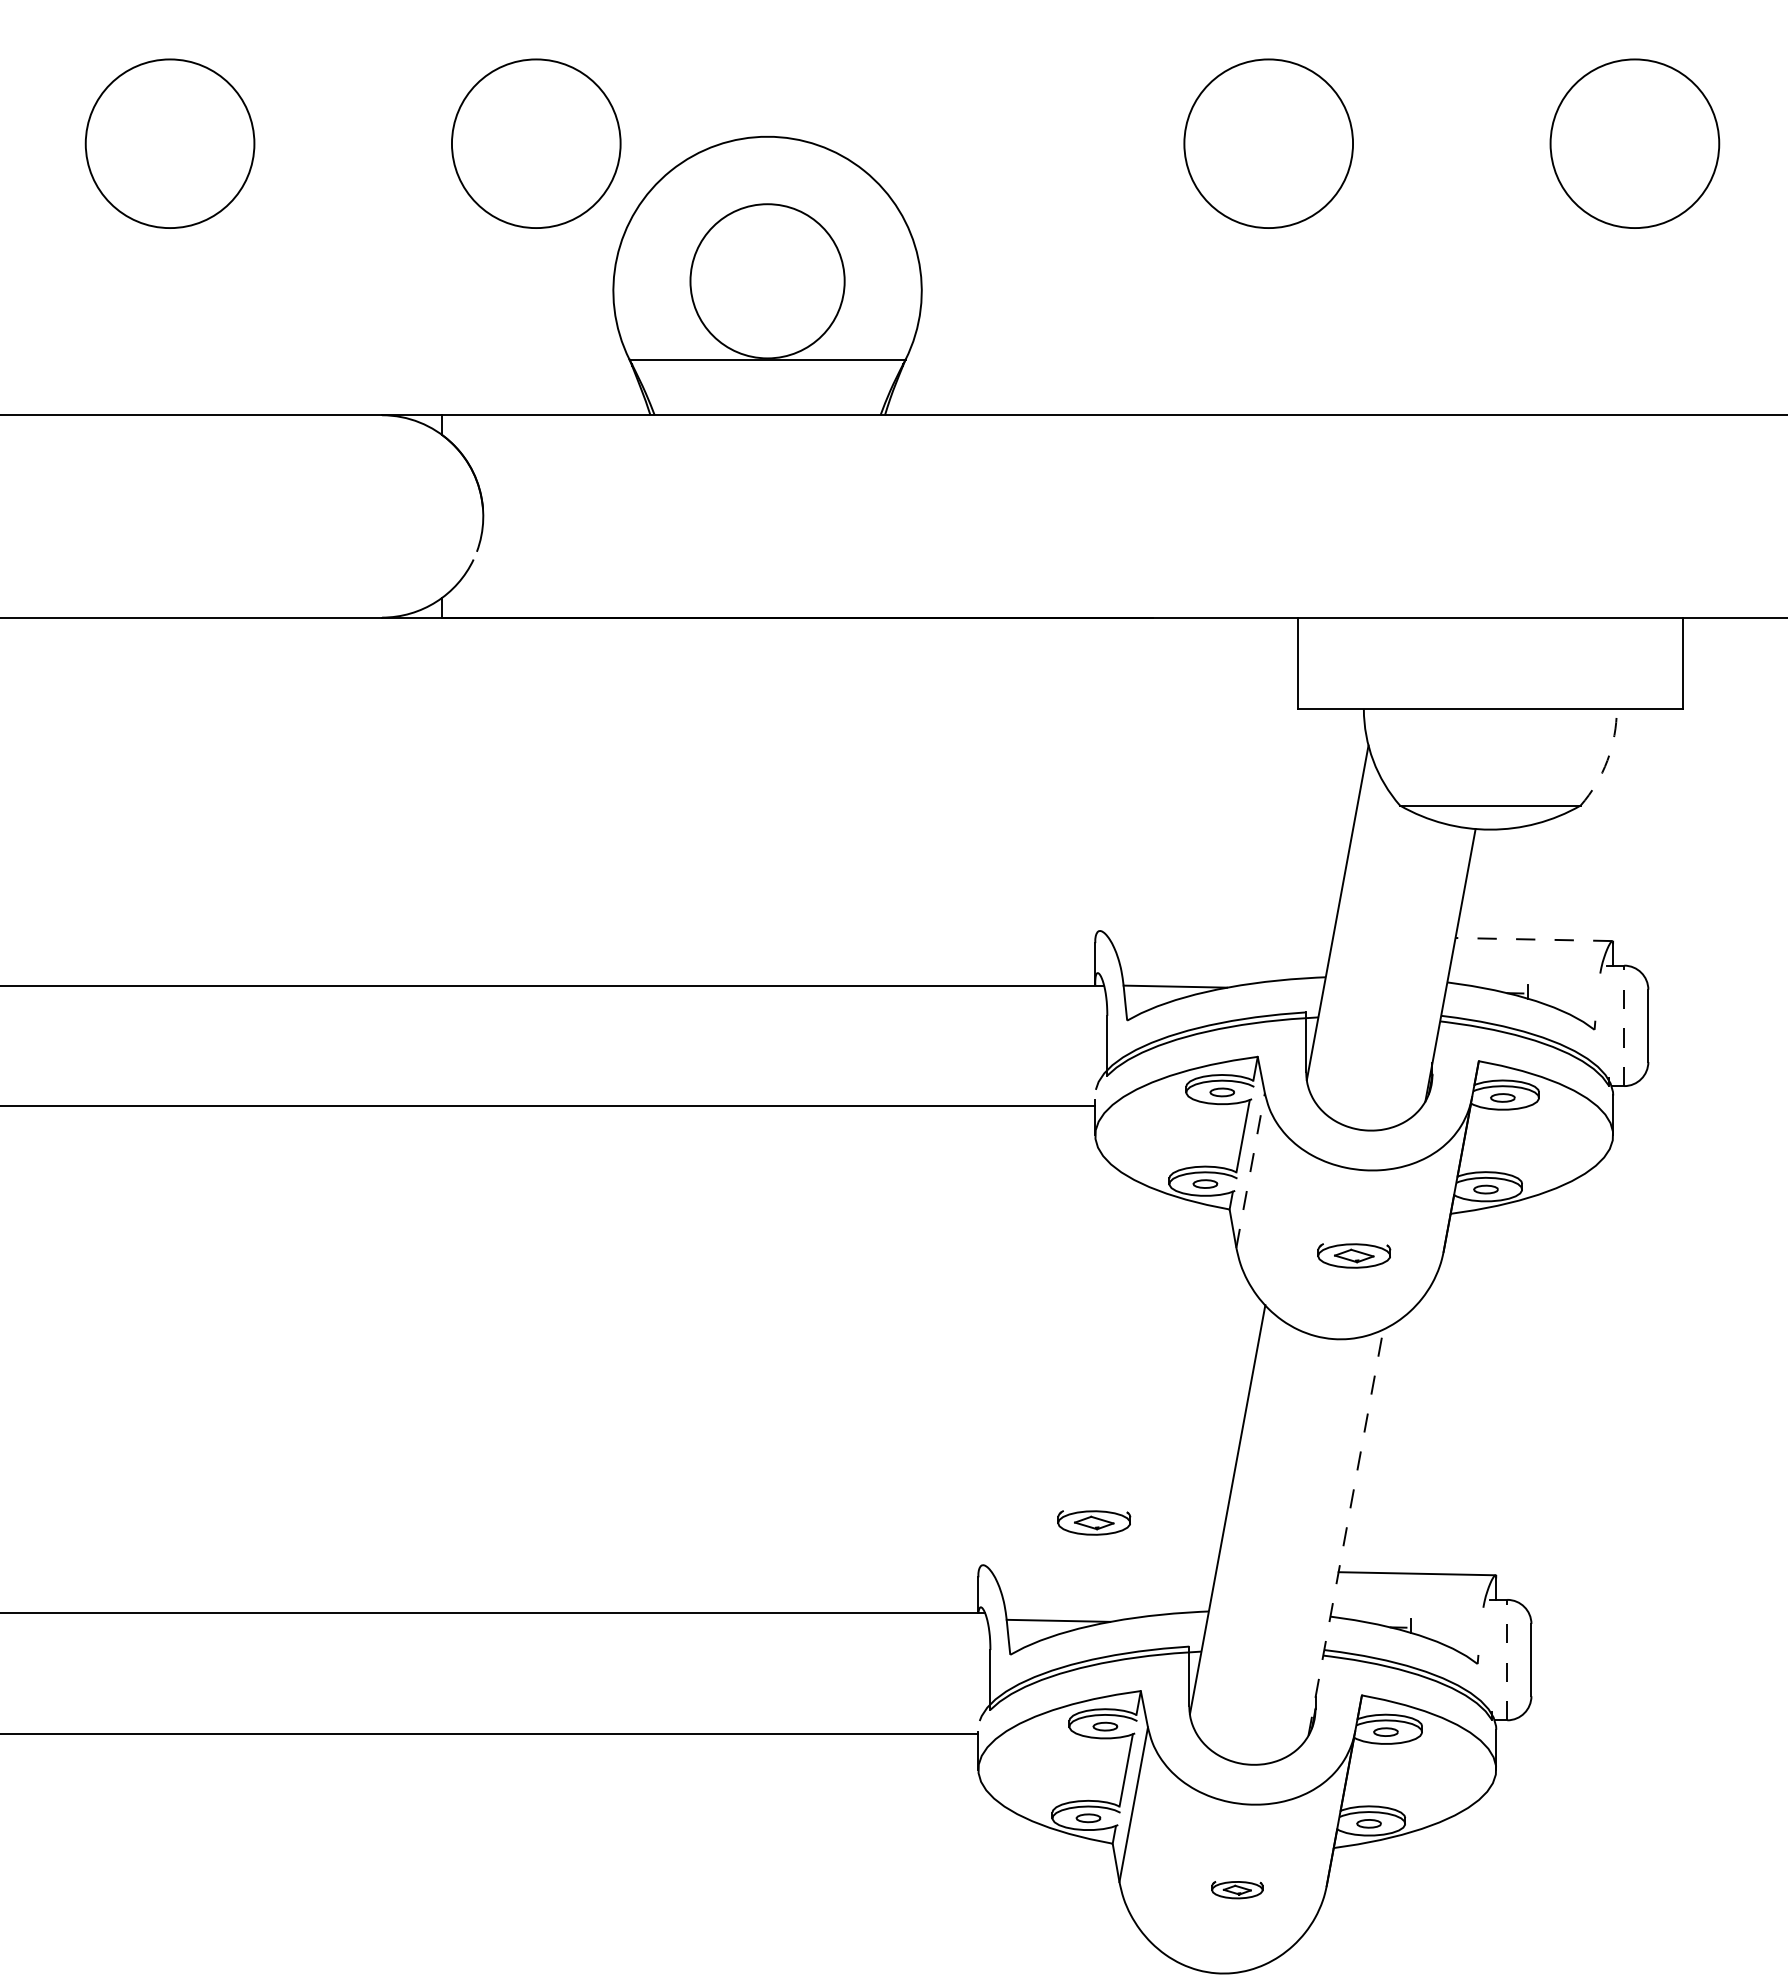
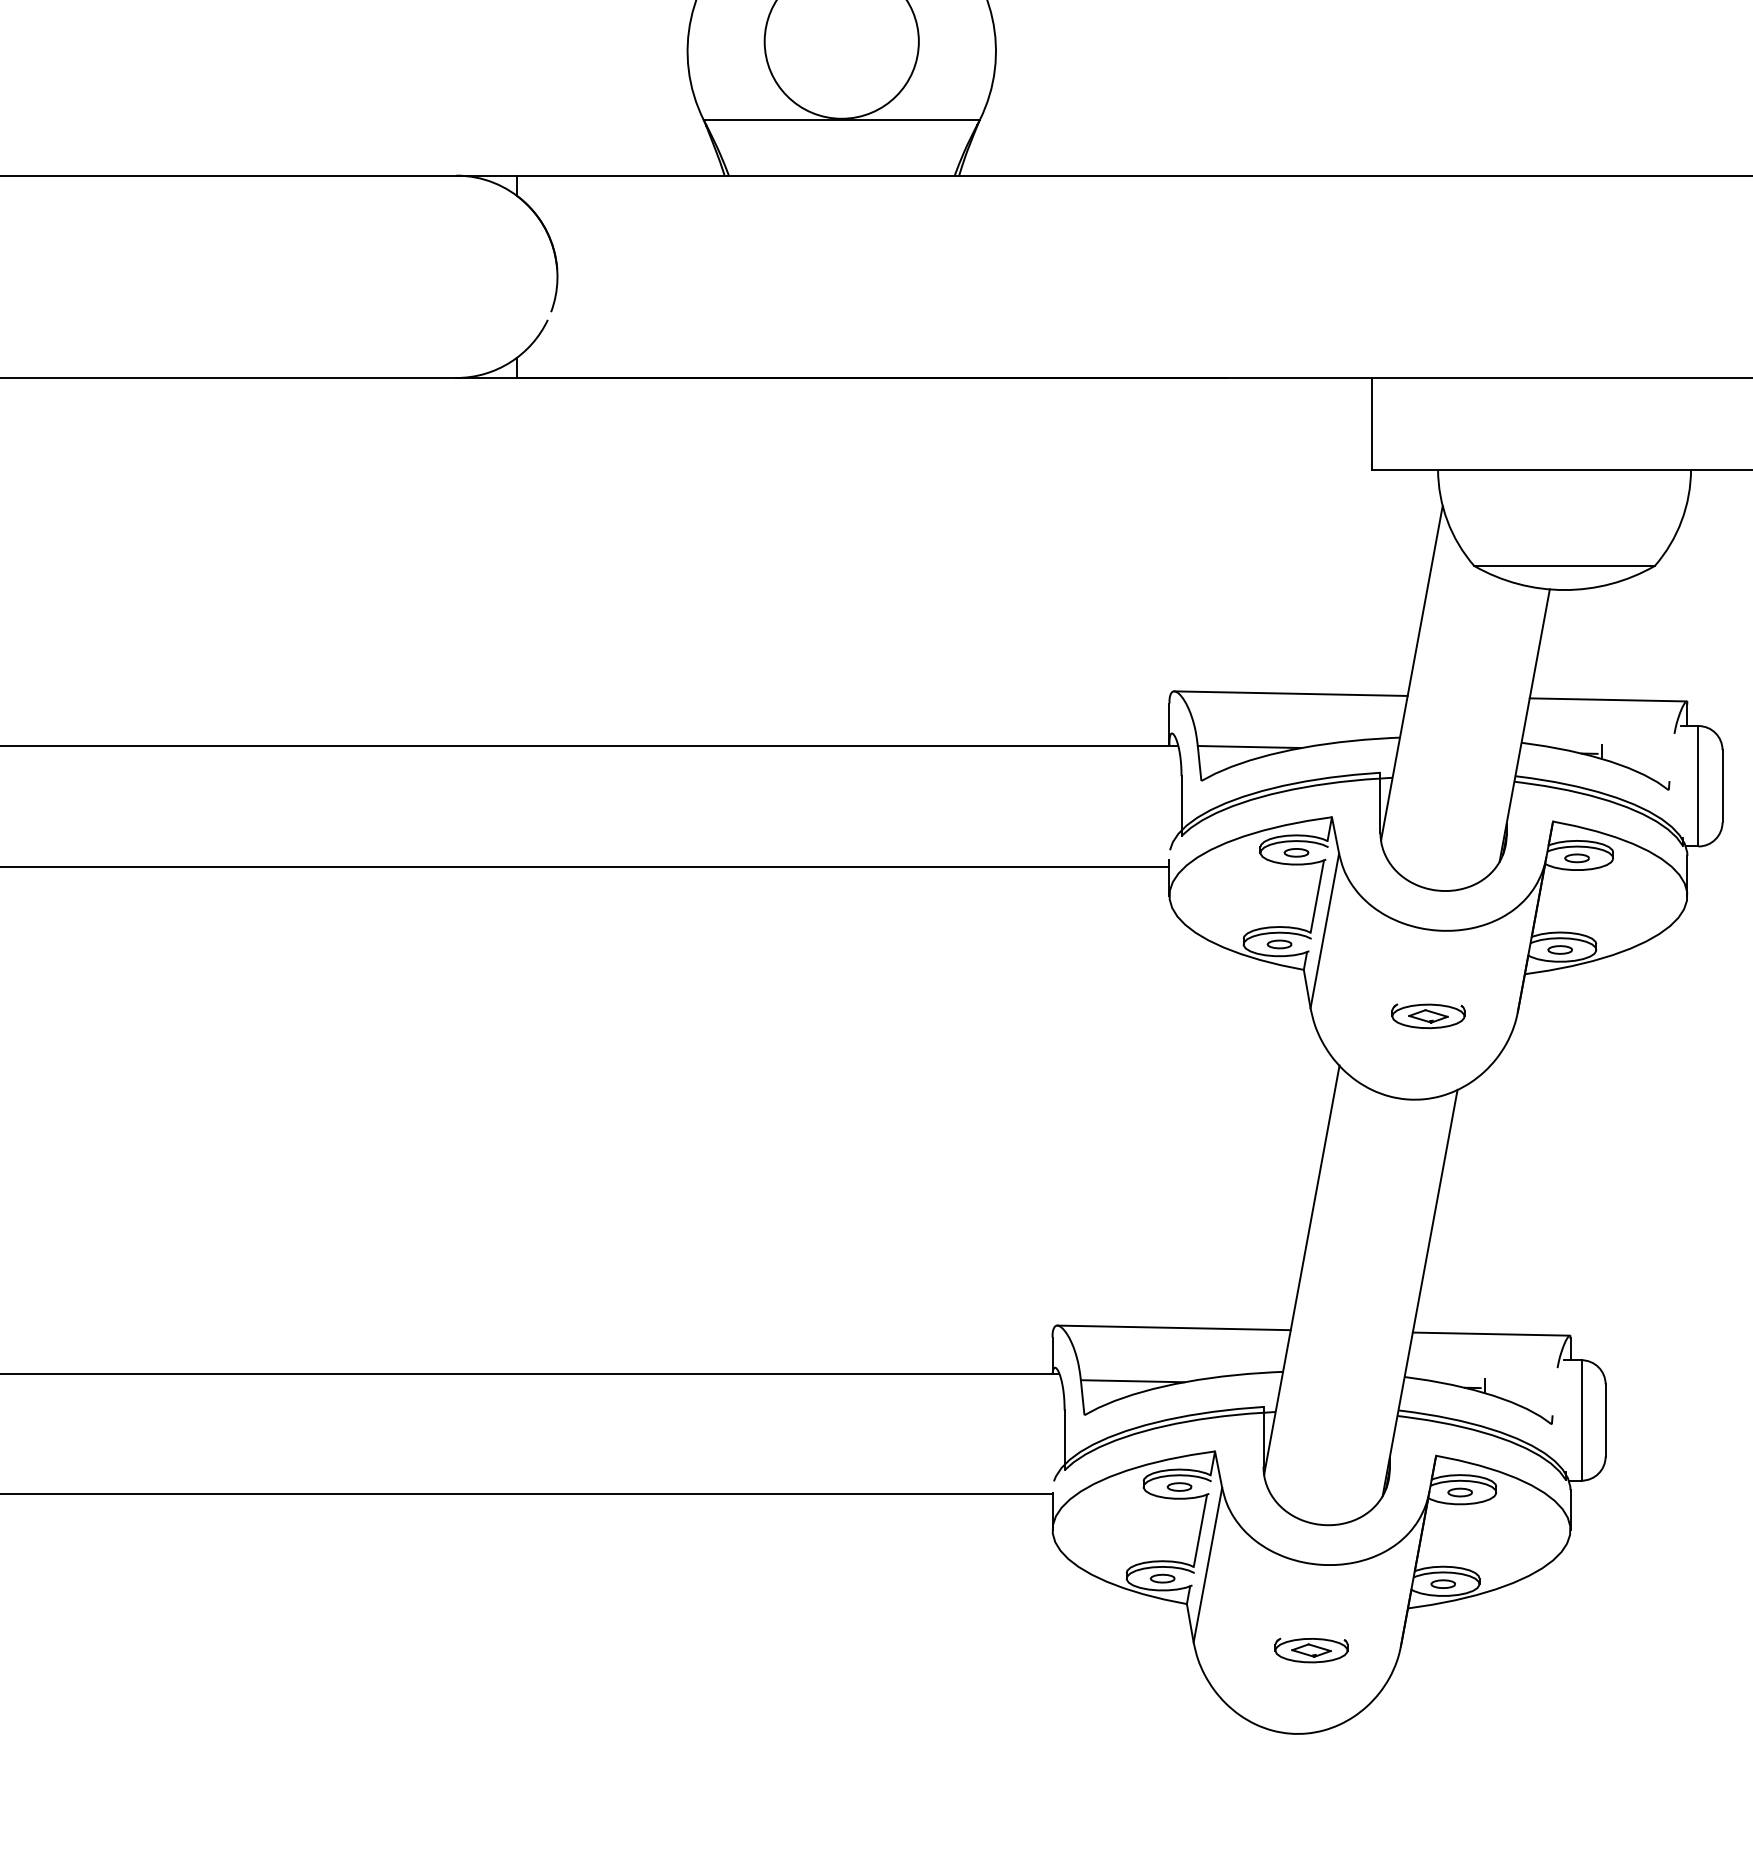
arc: (1607, 760) -> (1681, 520), dashed -> solid
line: (1216, 933) -> (1290, 693), added
line: (1533, 939) -> (1607, 699), dashed -> solid
line: (1624, 1025) -> (1698, 785), dashed -> solid
line: (1250, 1170) -> (1324, 930), dashed -> solid
part: (1094, 1522) -> (1168, 1282), removed
line: (1345, 1532) -> (1419, 1292), dashed -> solid
line: (1099, 1567) -> (1173, 1327), added
line: (1507, 1659) -> (1581, 1419), dashed -> solid
part: (1237, 1889) -> (1311, 1649), size x1.43

